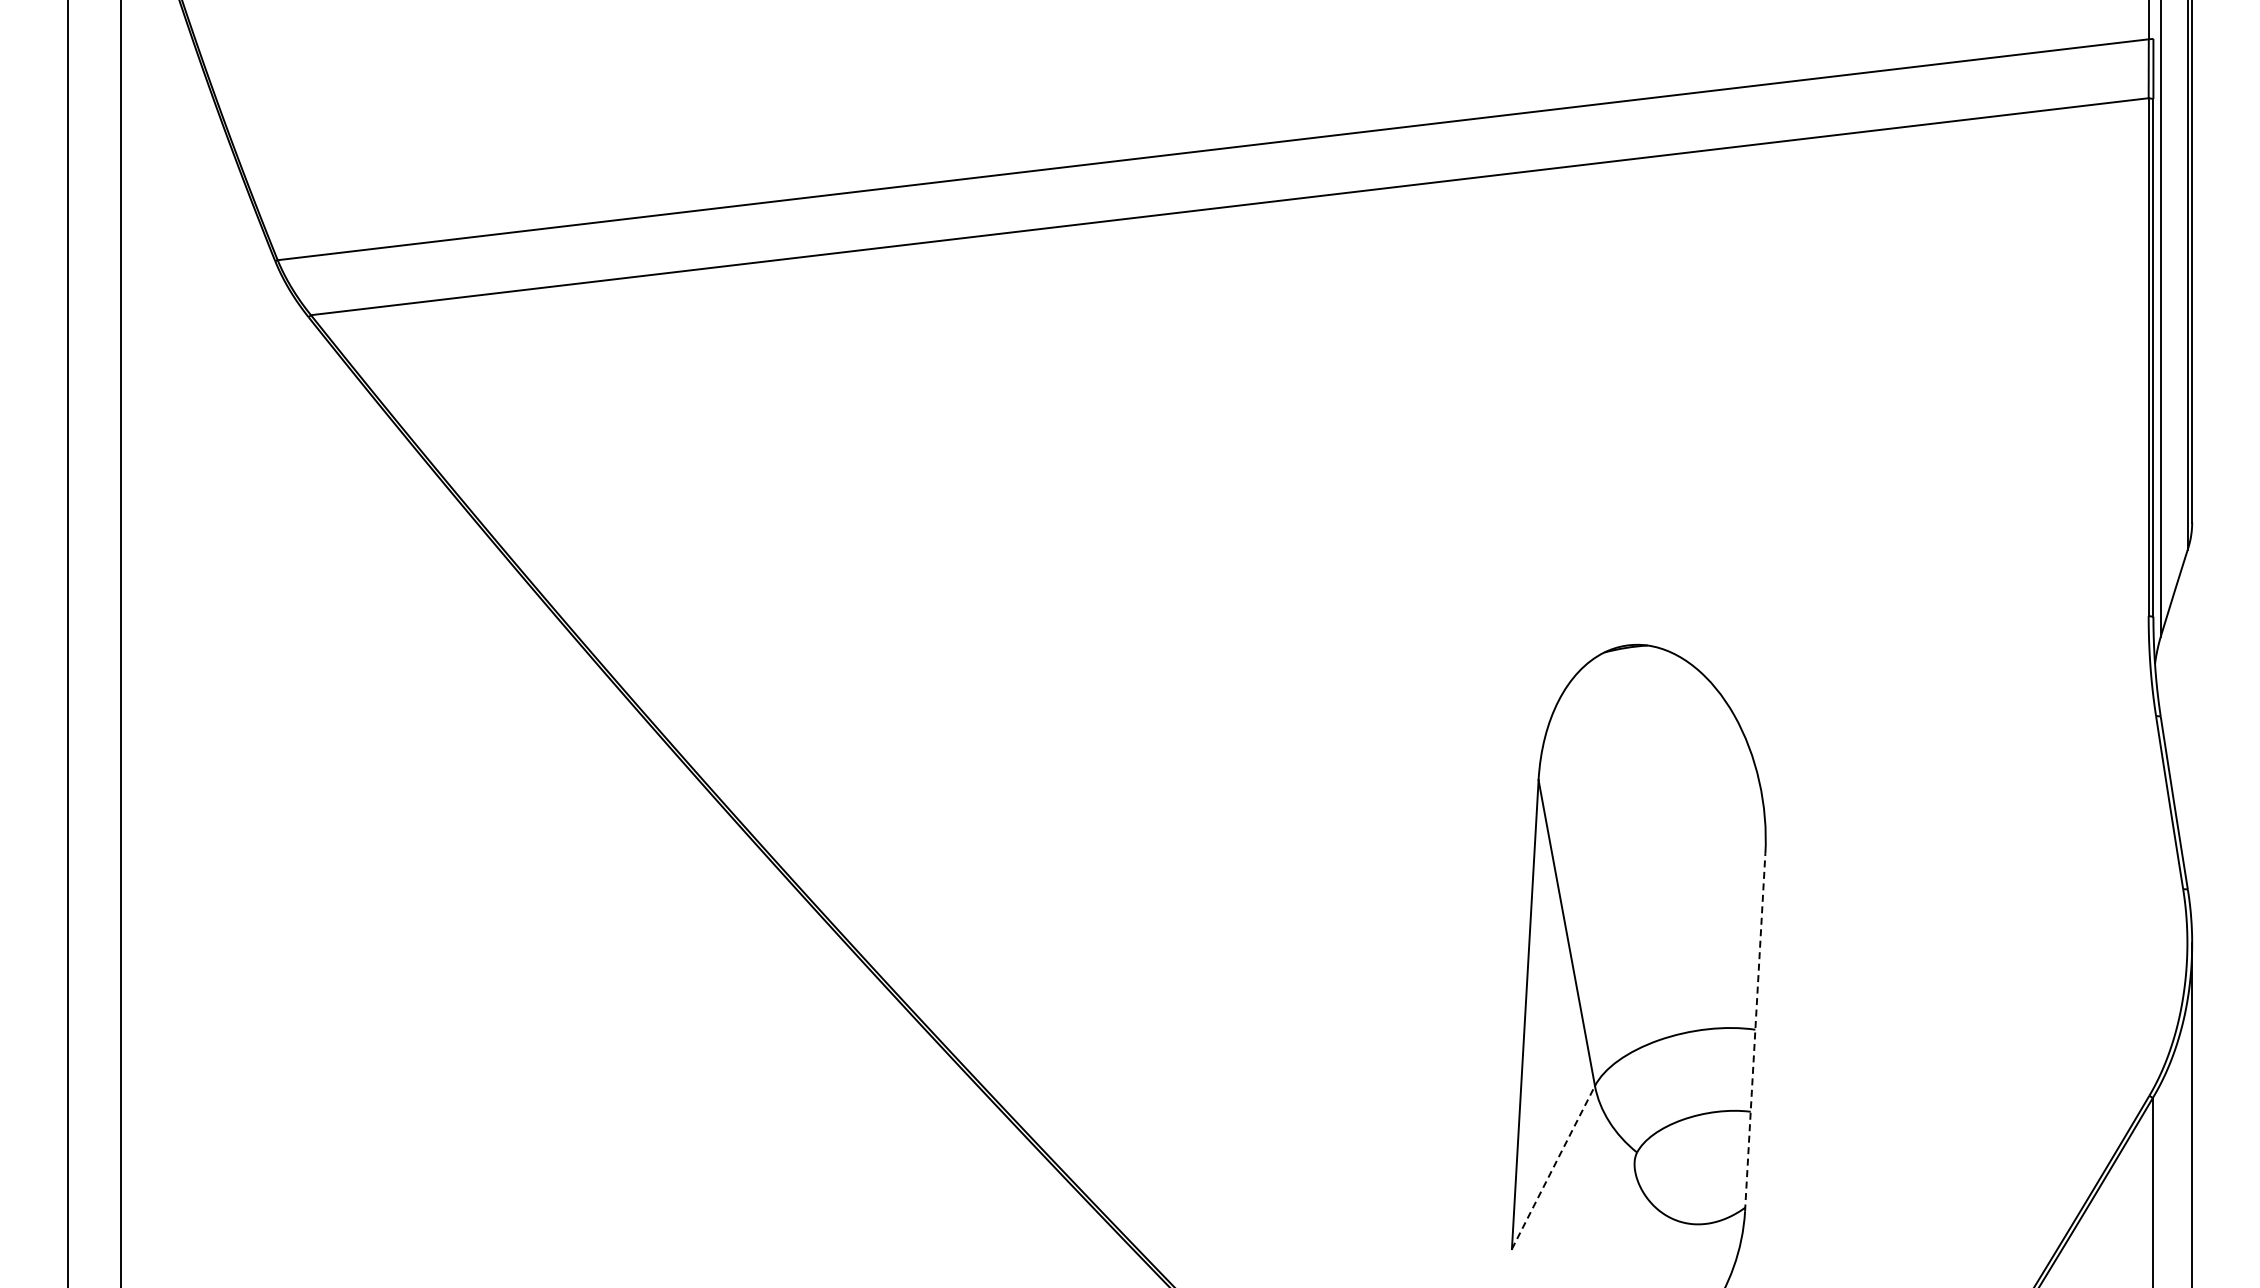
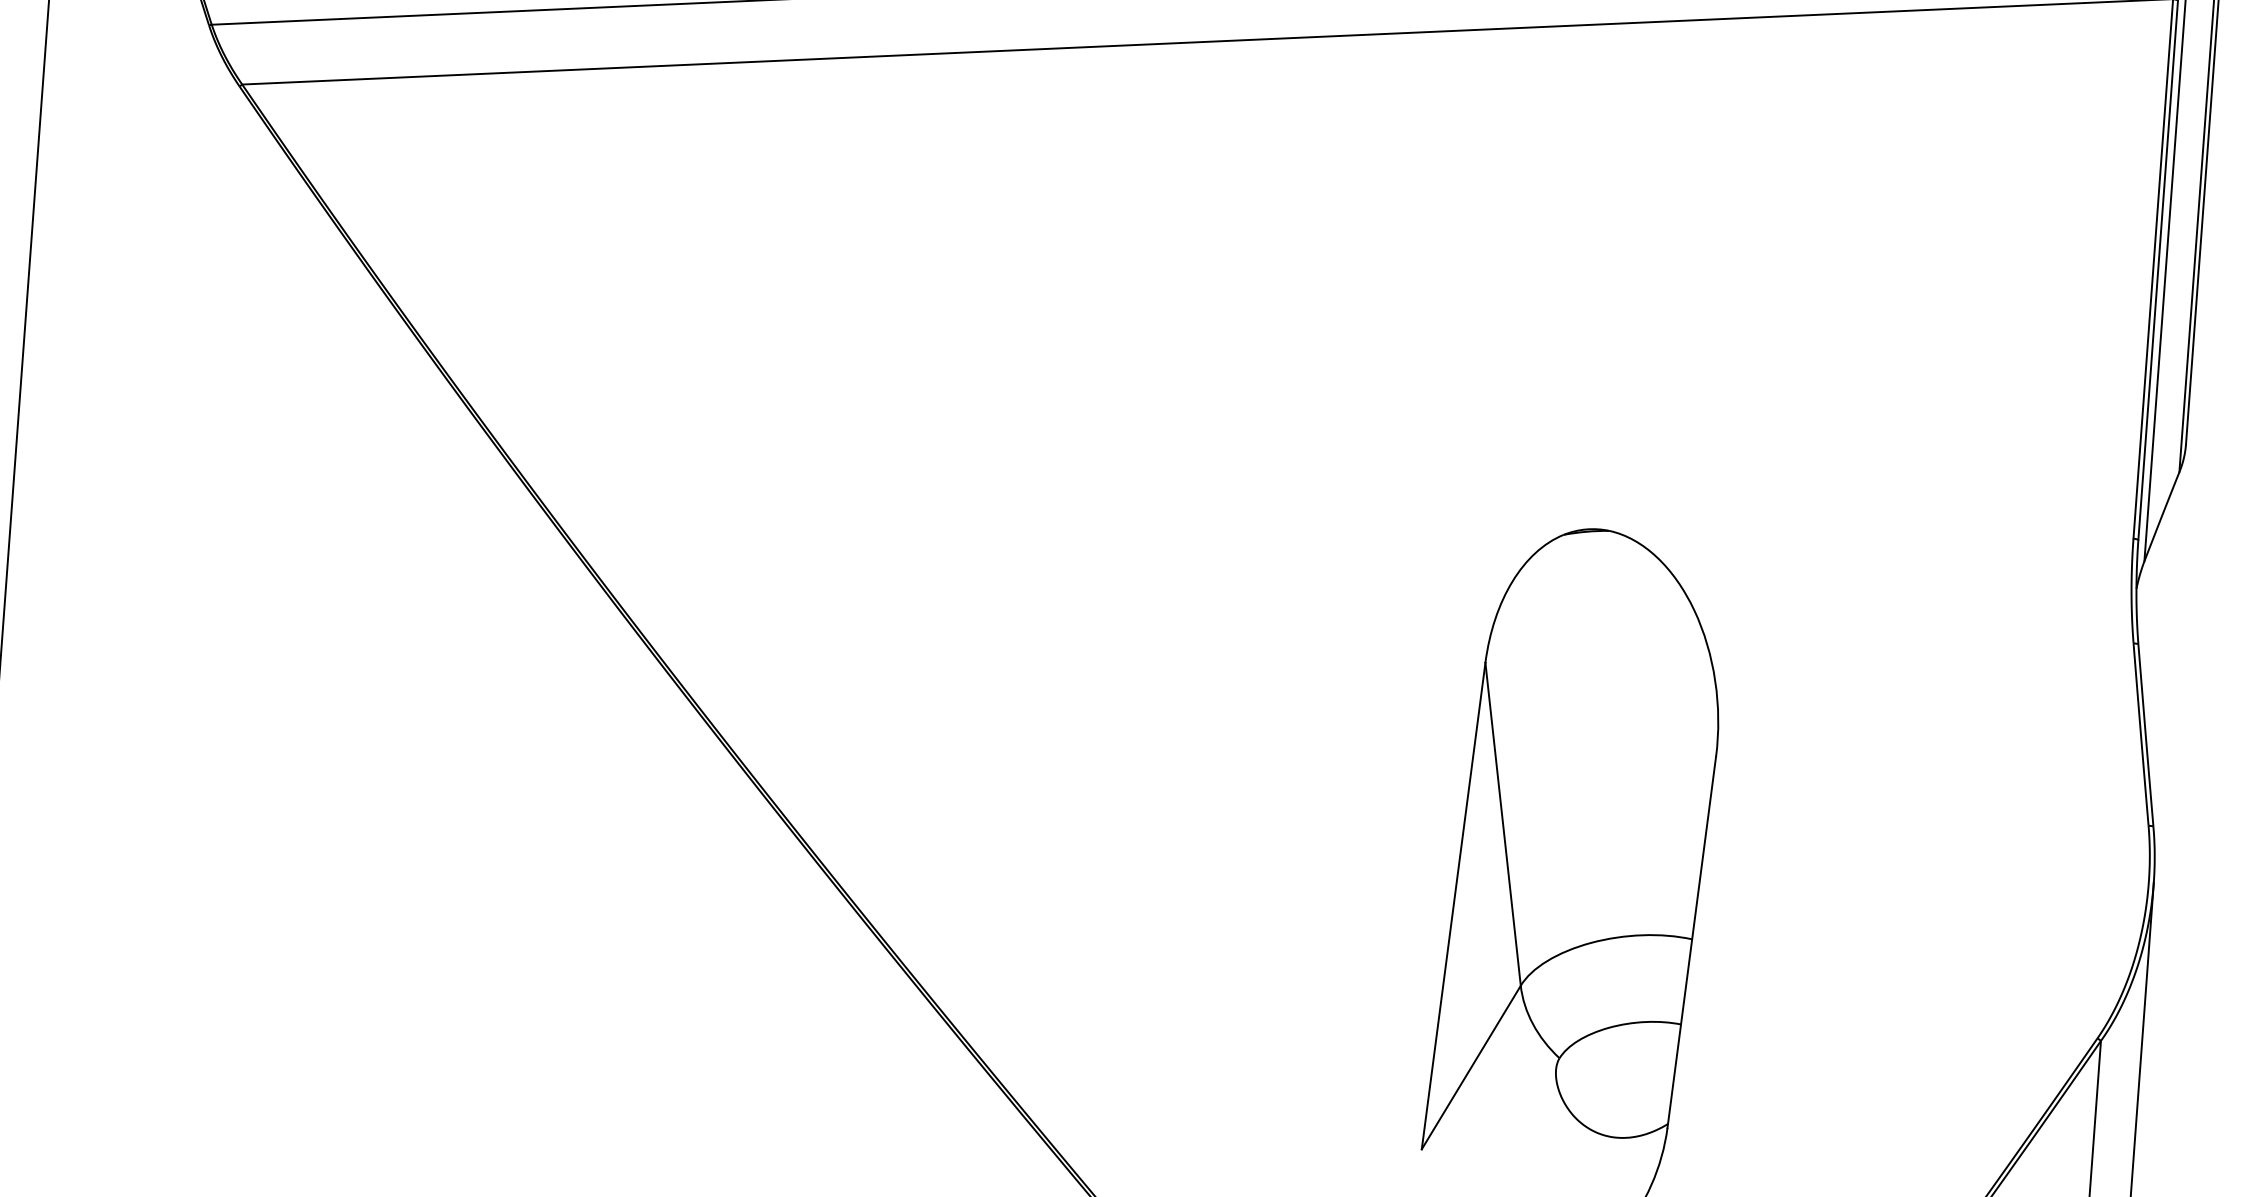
line: (1755, 1032) -> (1692, 942), dashed -> solid
line: (1553, 1167) -> (1471, 1067), dashed -> solid

